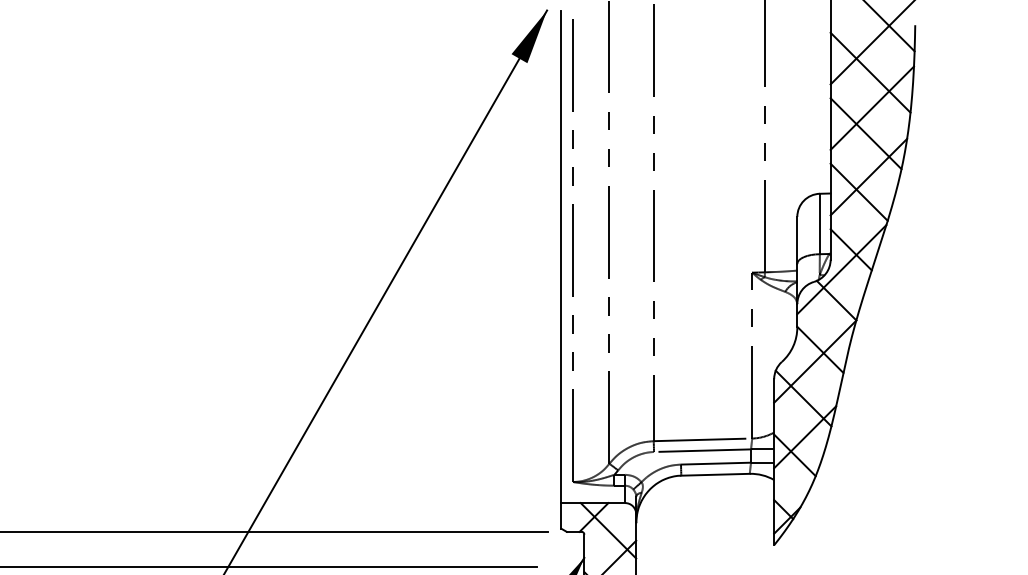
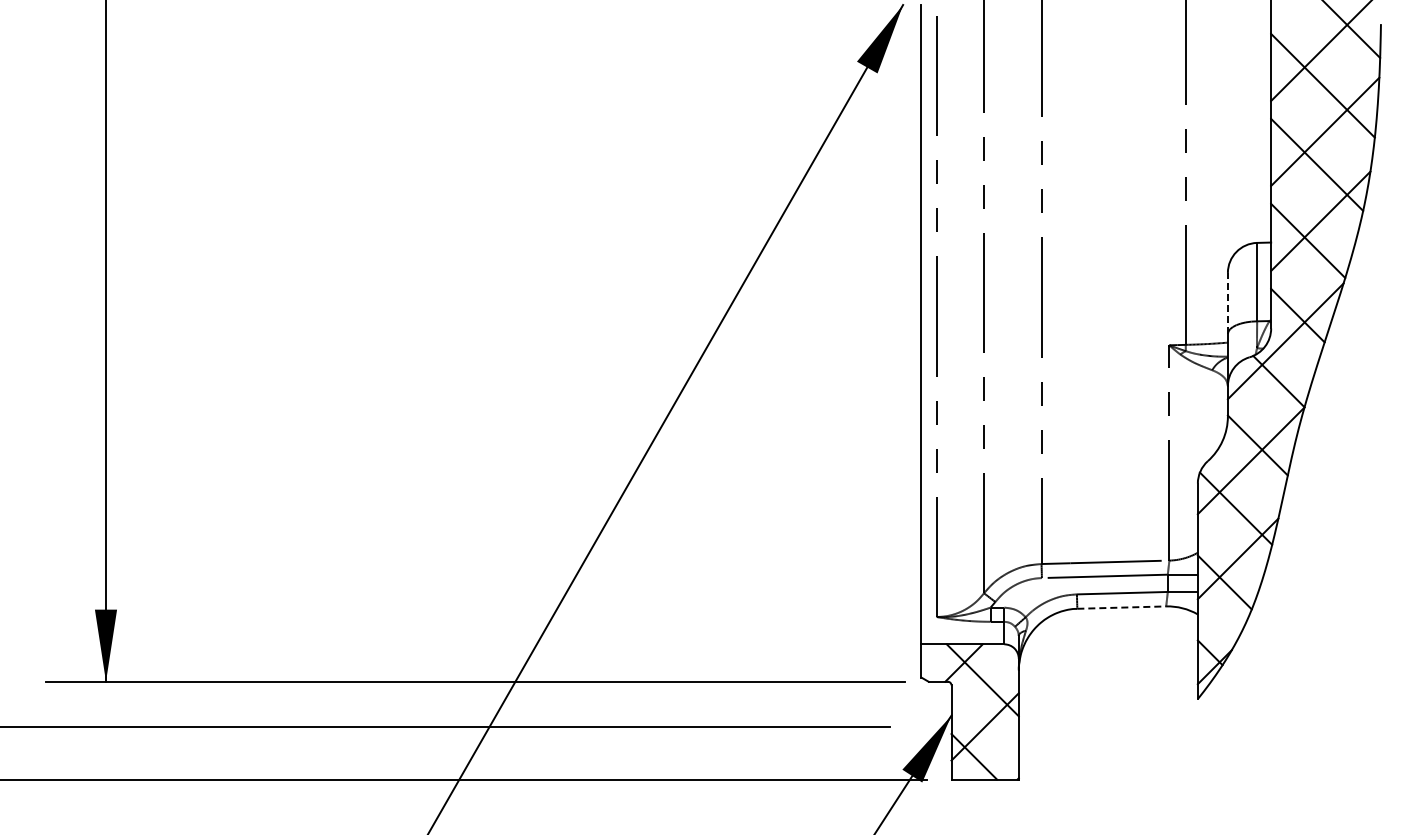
line: (797, 240) -> (1227, 303), solid -> dashed
line: (716, 474) -> (1122, 607), solid -> dashed

